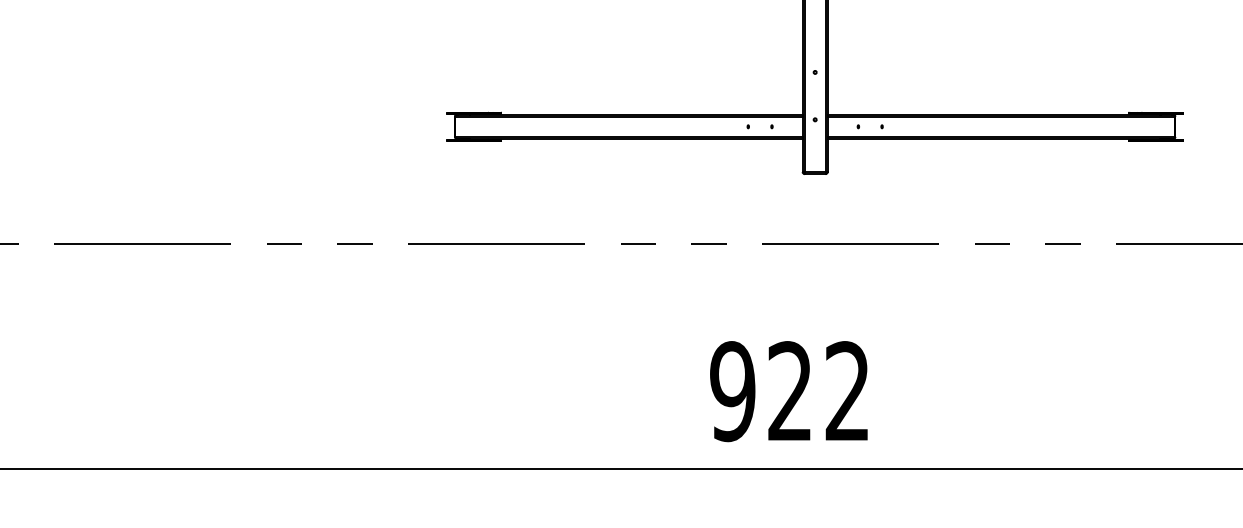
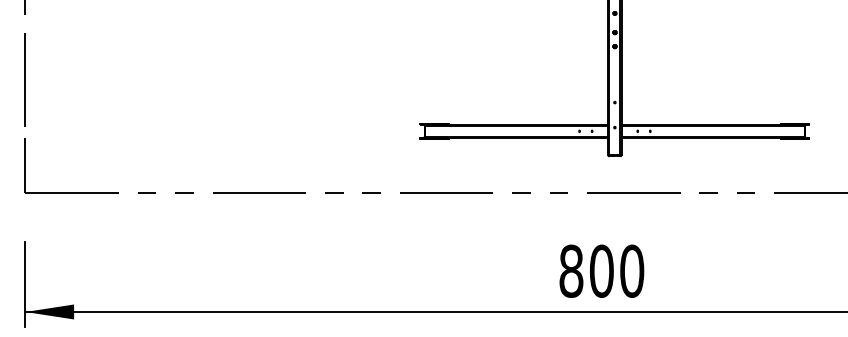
text: (789, 390) -> (601, 270), 922 -> 800

